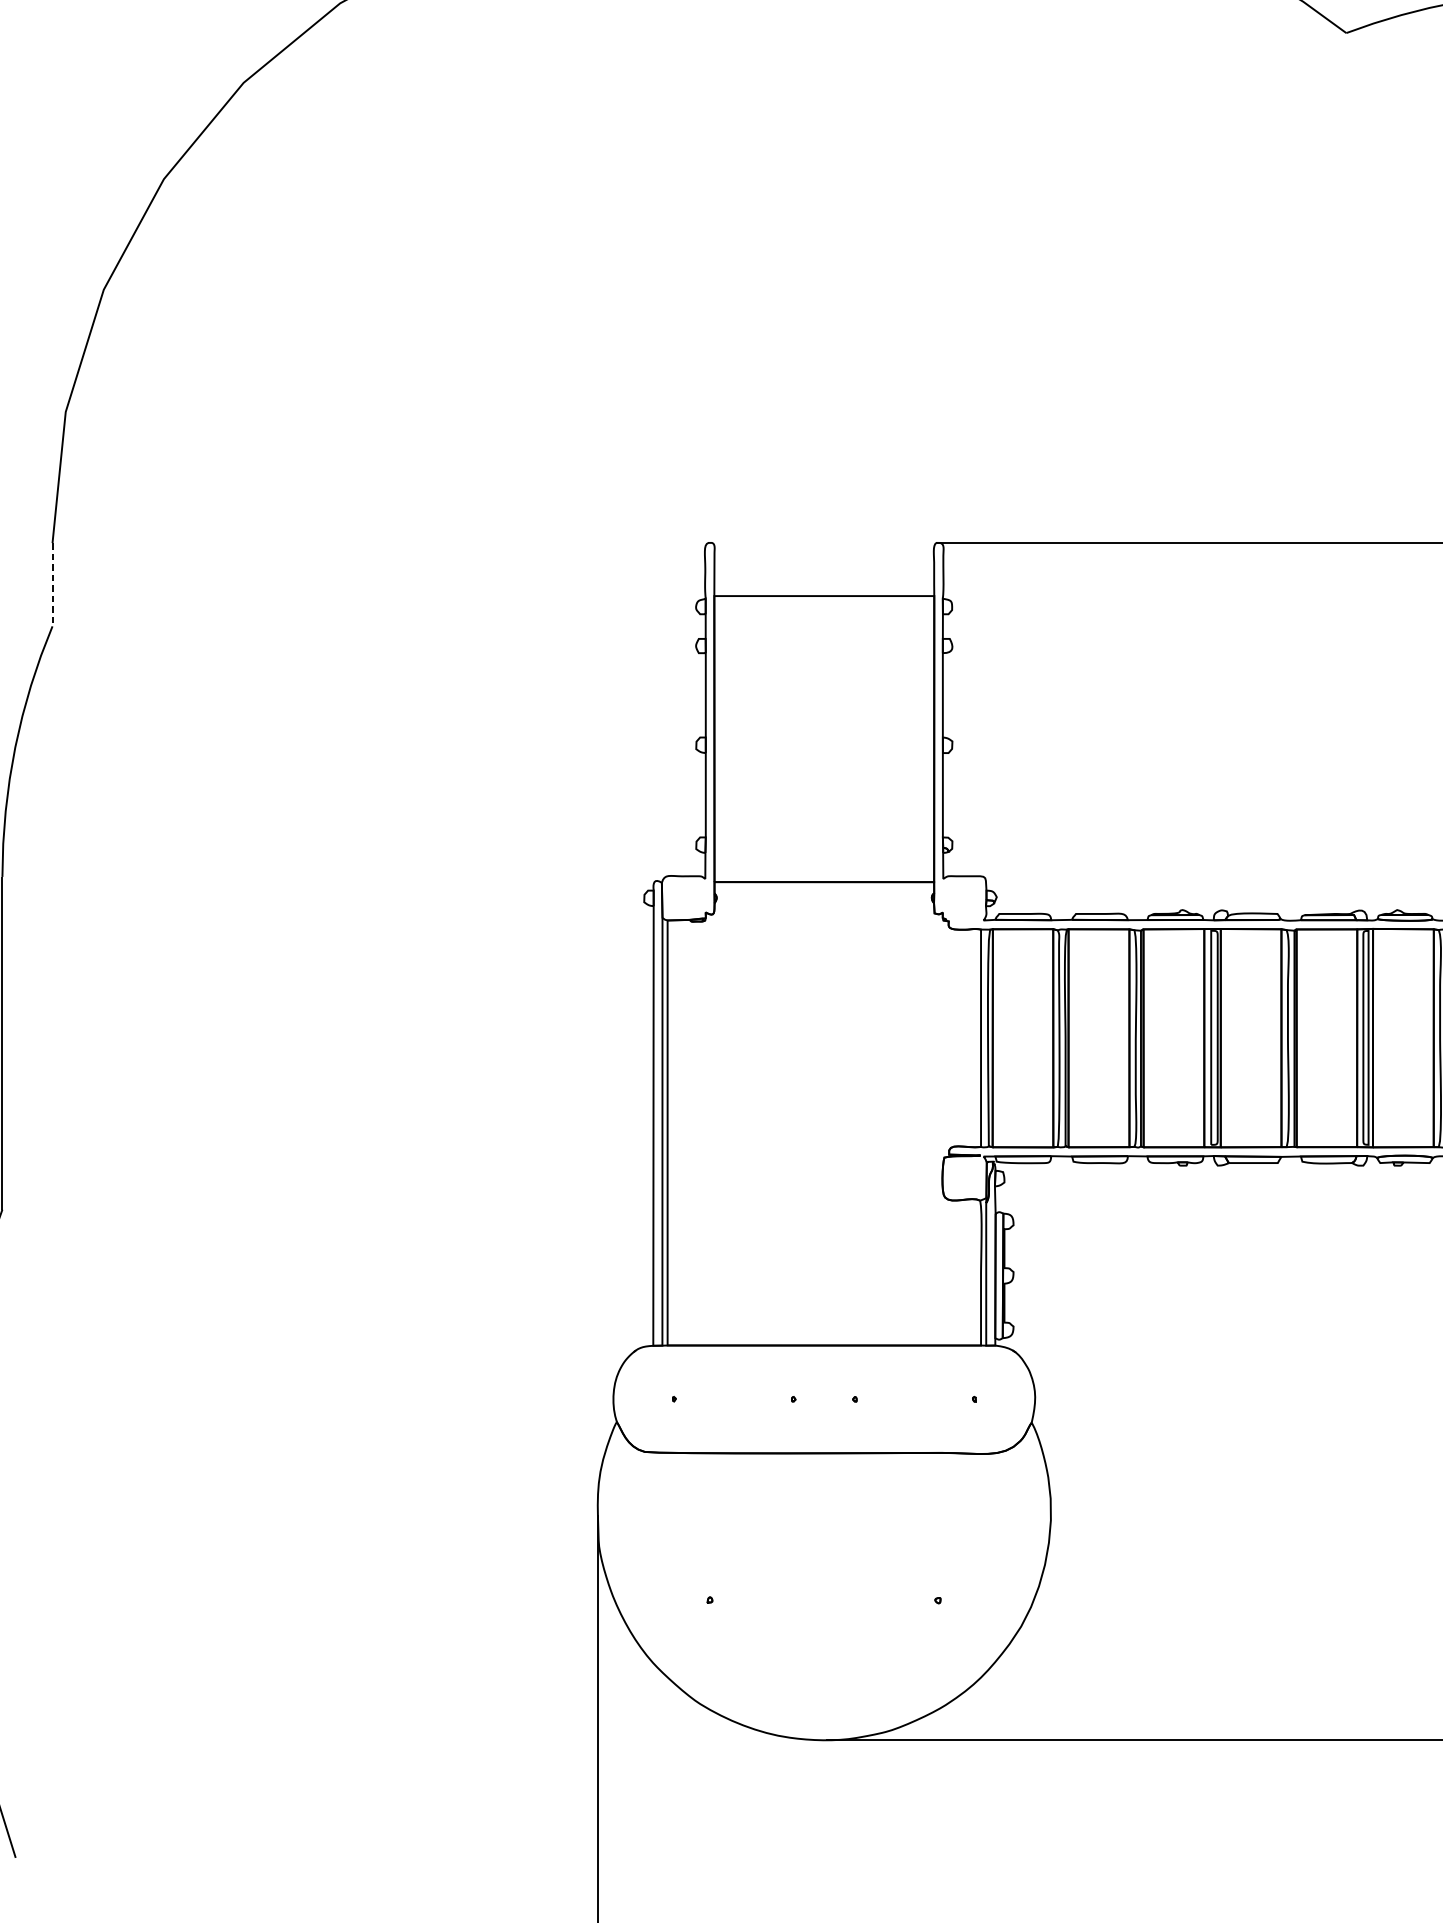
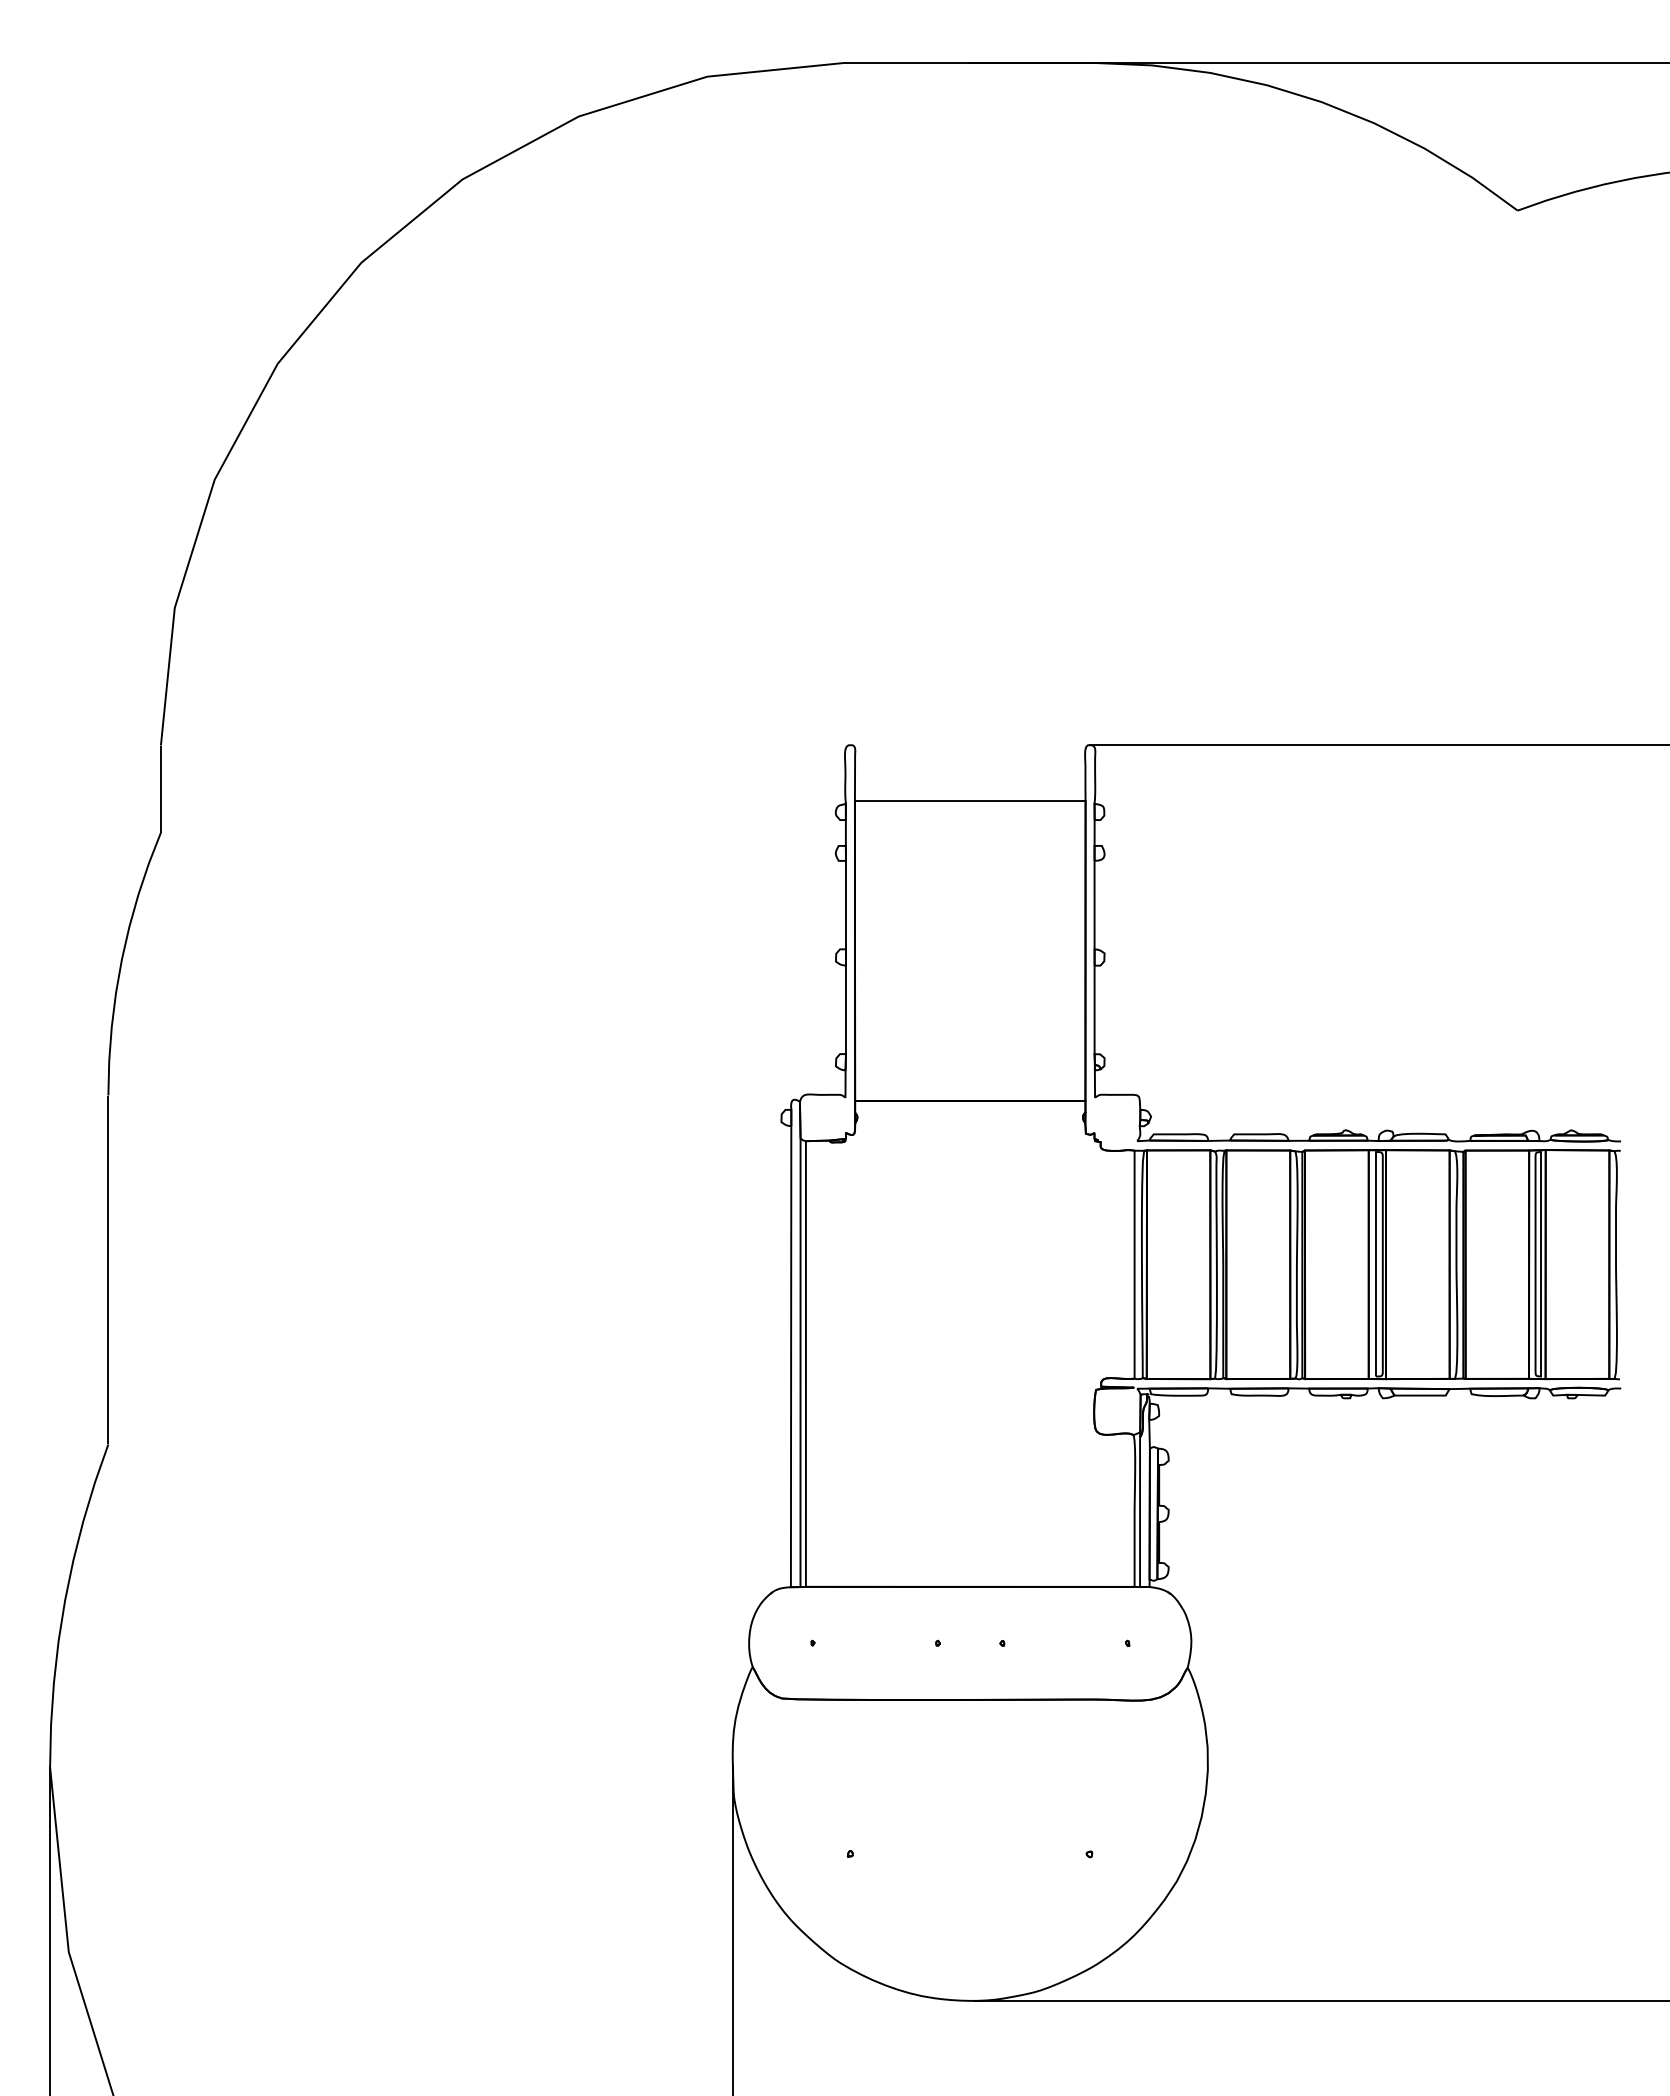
line: (52, 585) -> (160, 789), dashed -> solid

